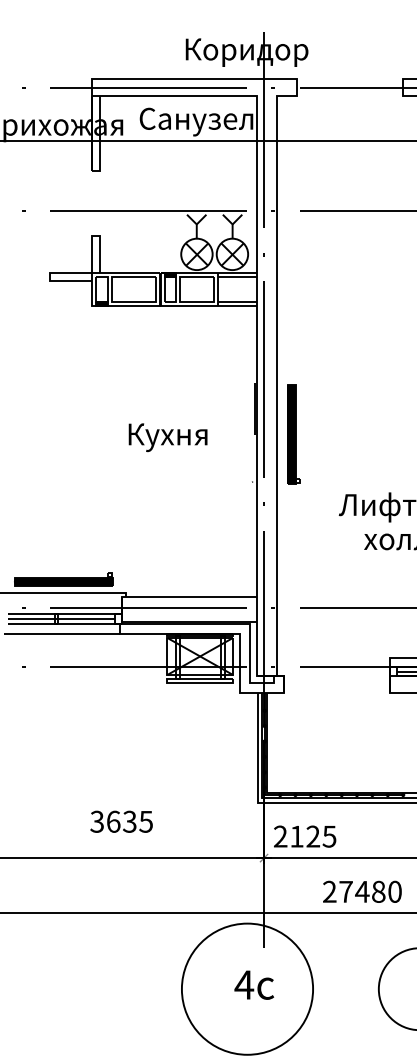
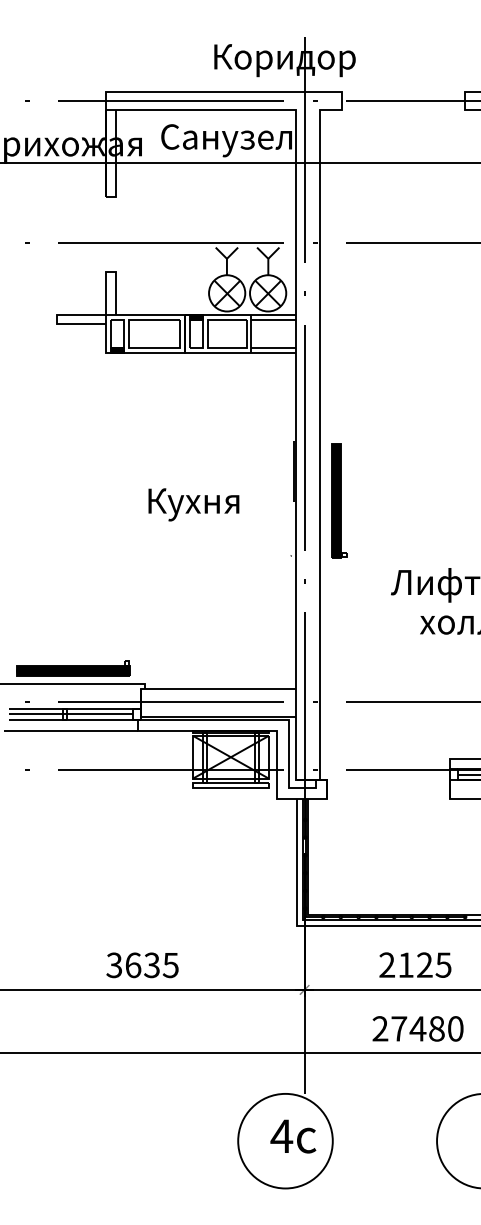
text: (121, 821) -> (142, 964), moved
text: (305, 836) -> (415, 964), moved
circle: (247, 989) -> (285, 1141), size x0.62

